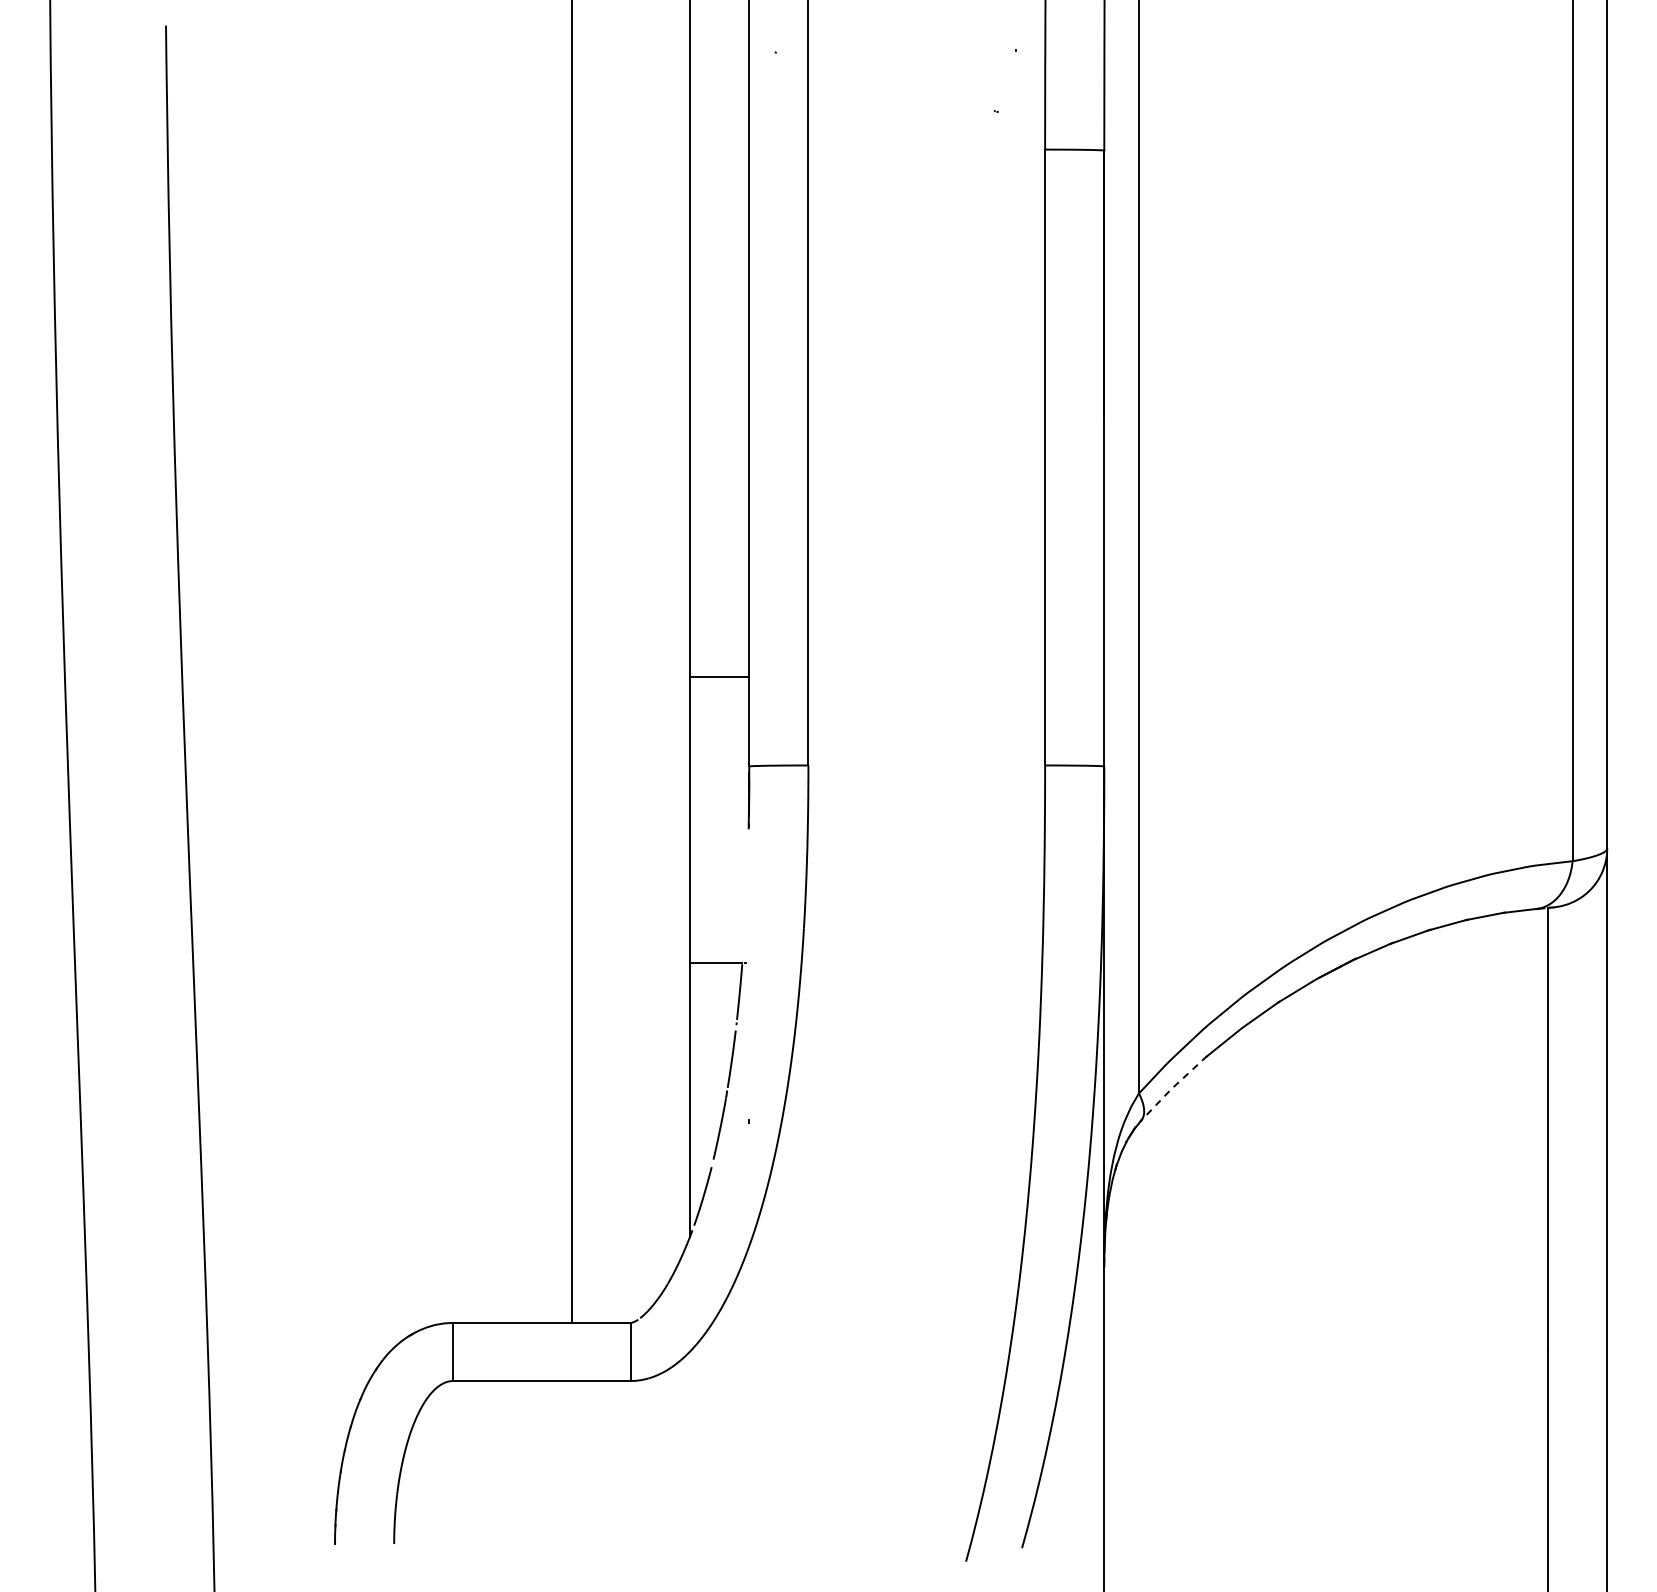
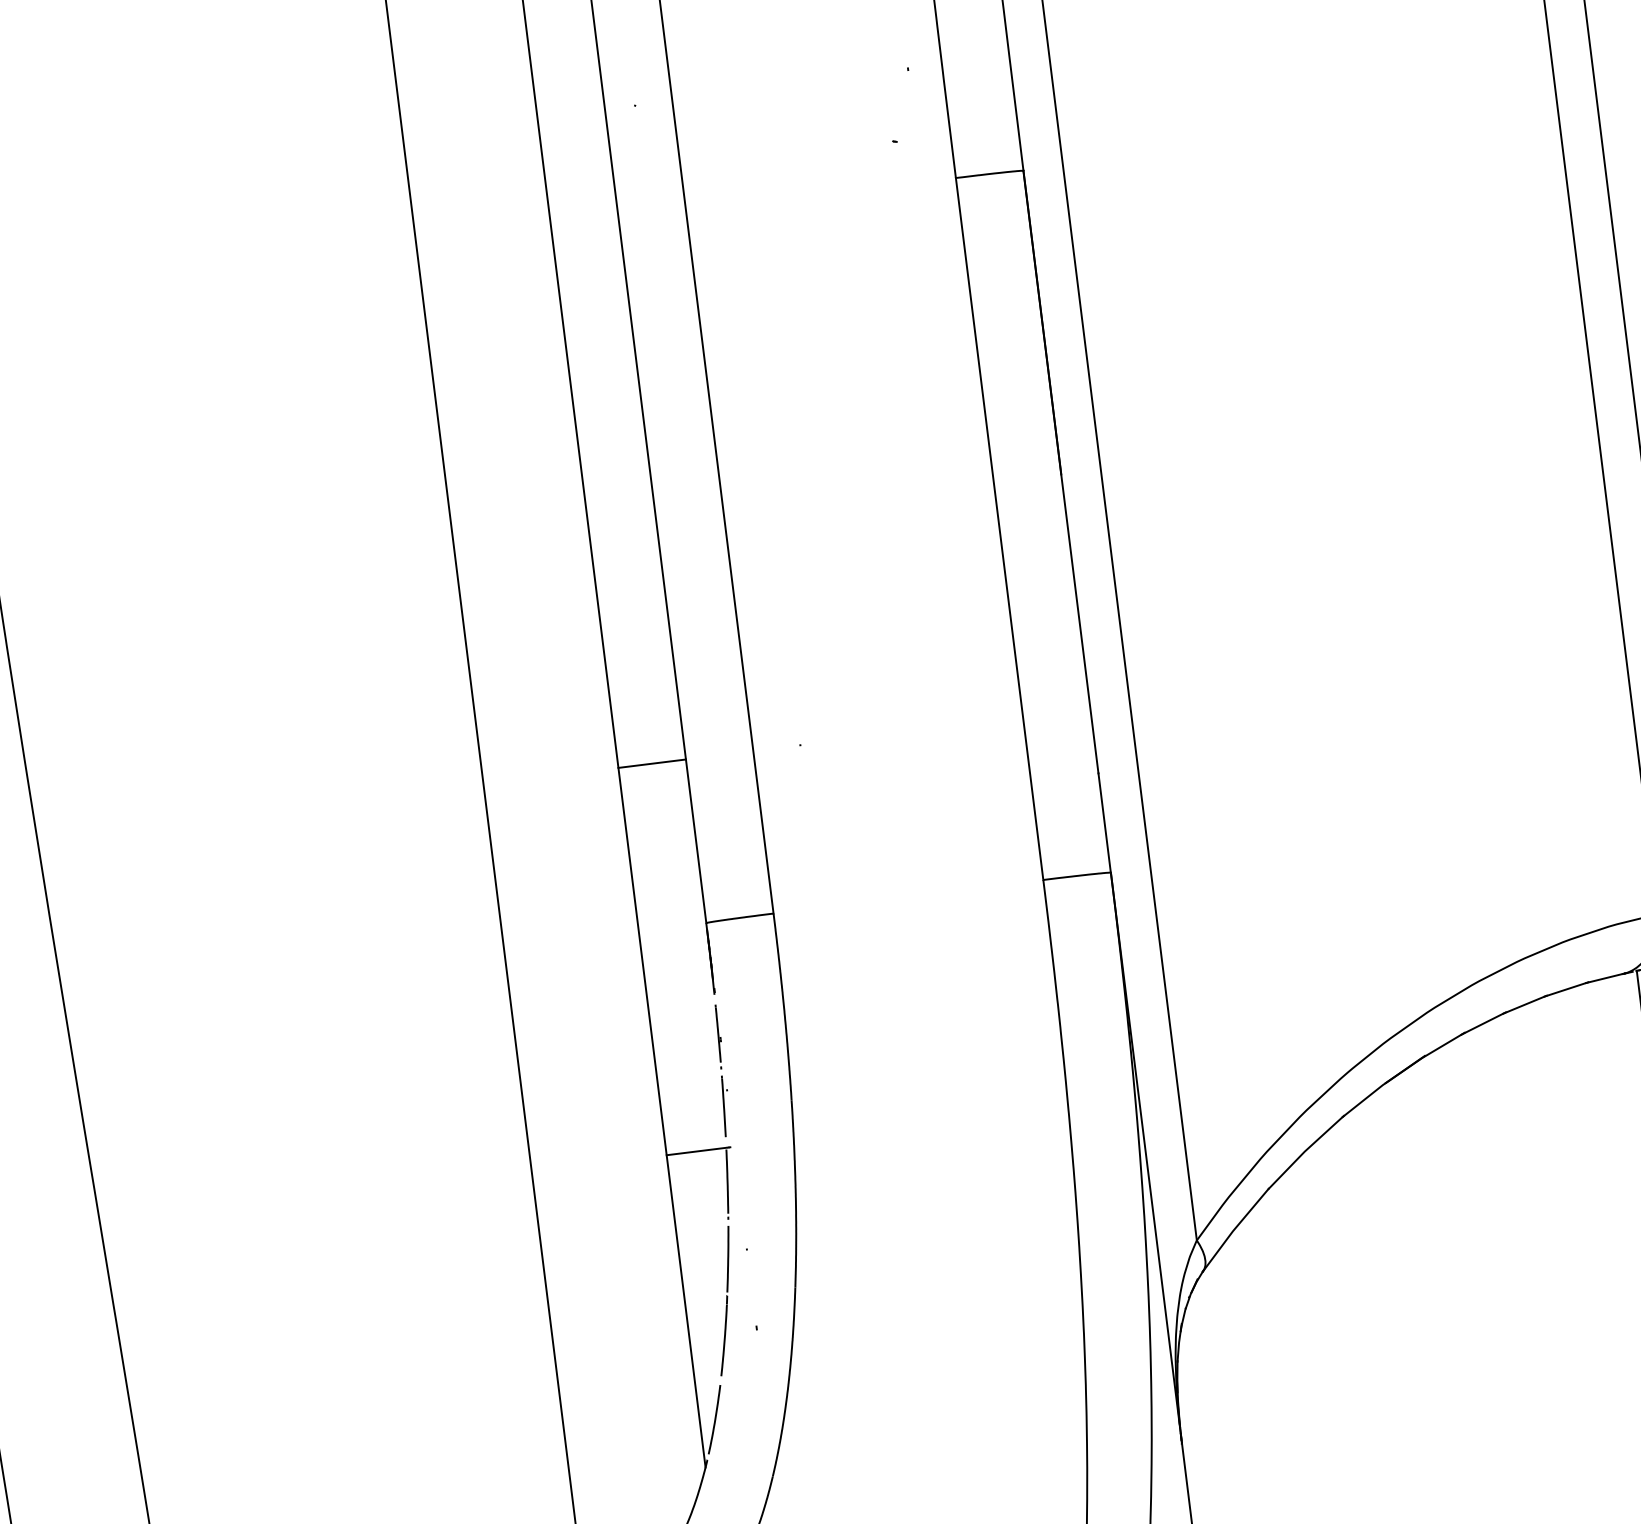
line: (719, 676) -> (651, 763), moved
part: (745, 895) -> (720, 1070), added
line: (1172, 1088) -> (1234, 1230), dashed -> solid

